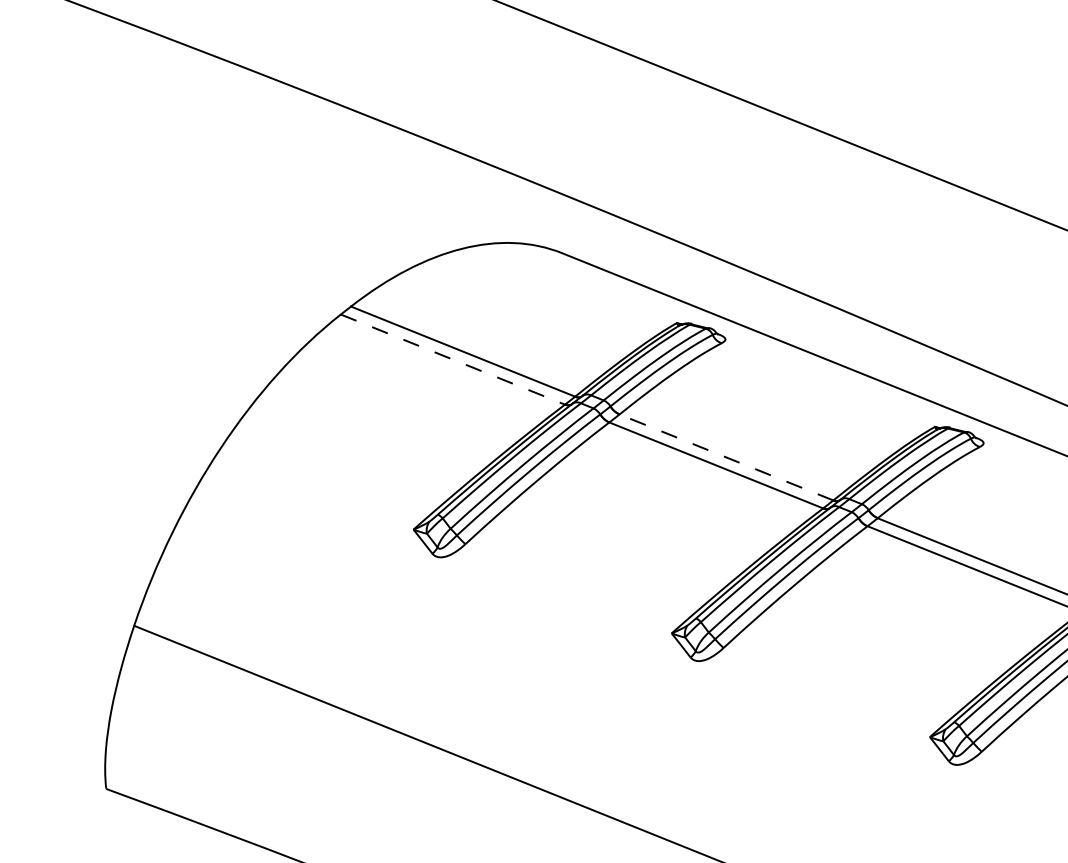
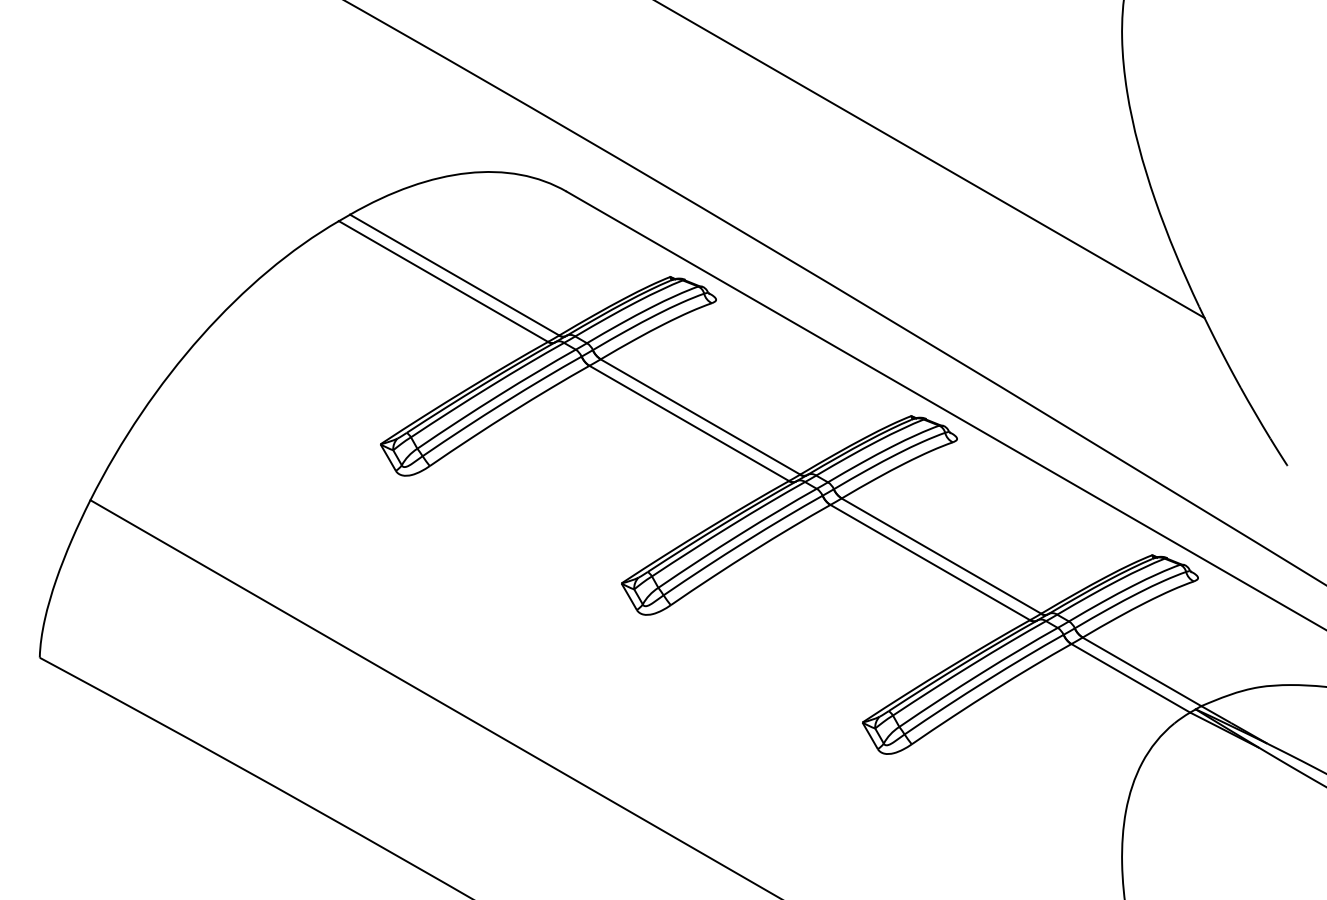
line: (452, 359) -> (443, 281), dashed -> solid
line: (726, 456) -> (700, 416), dashed -> solid

